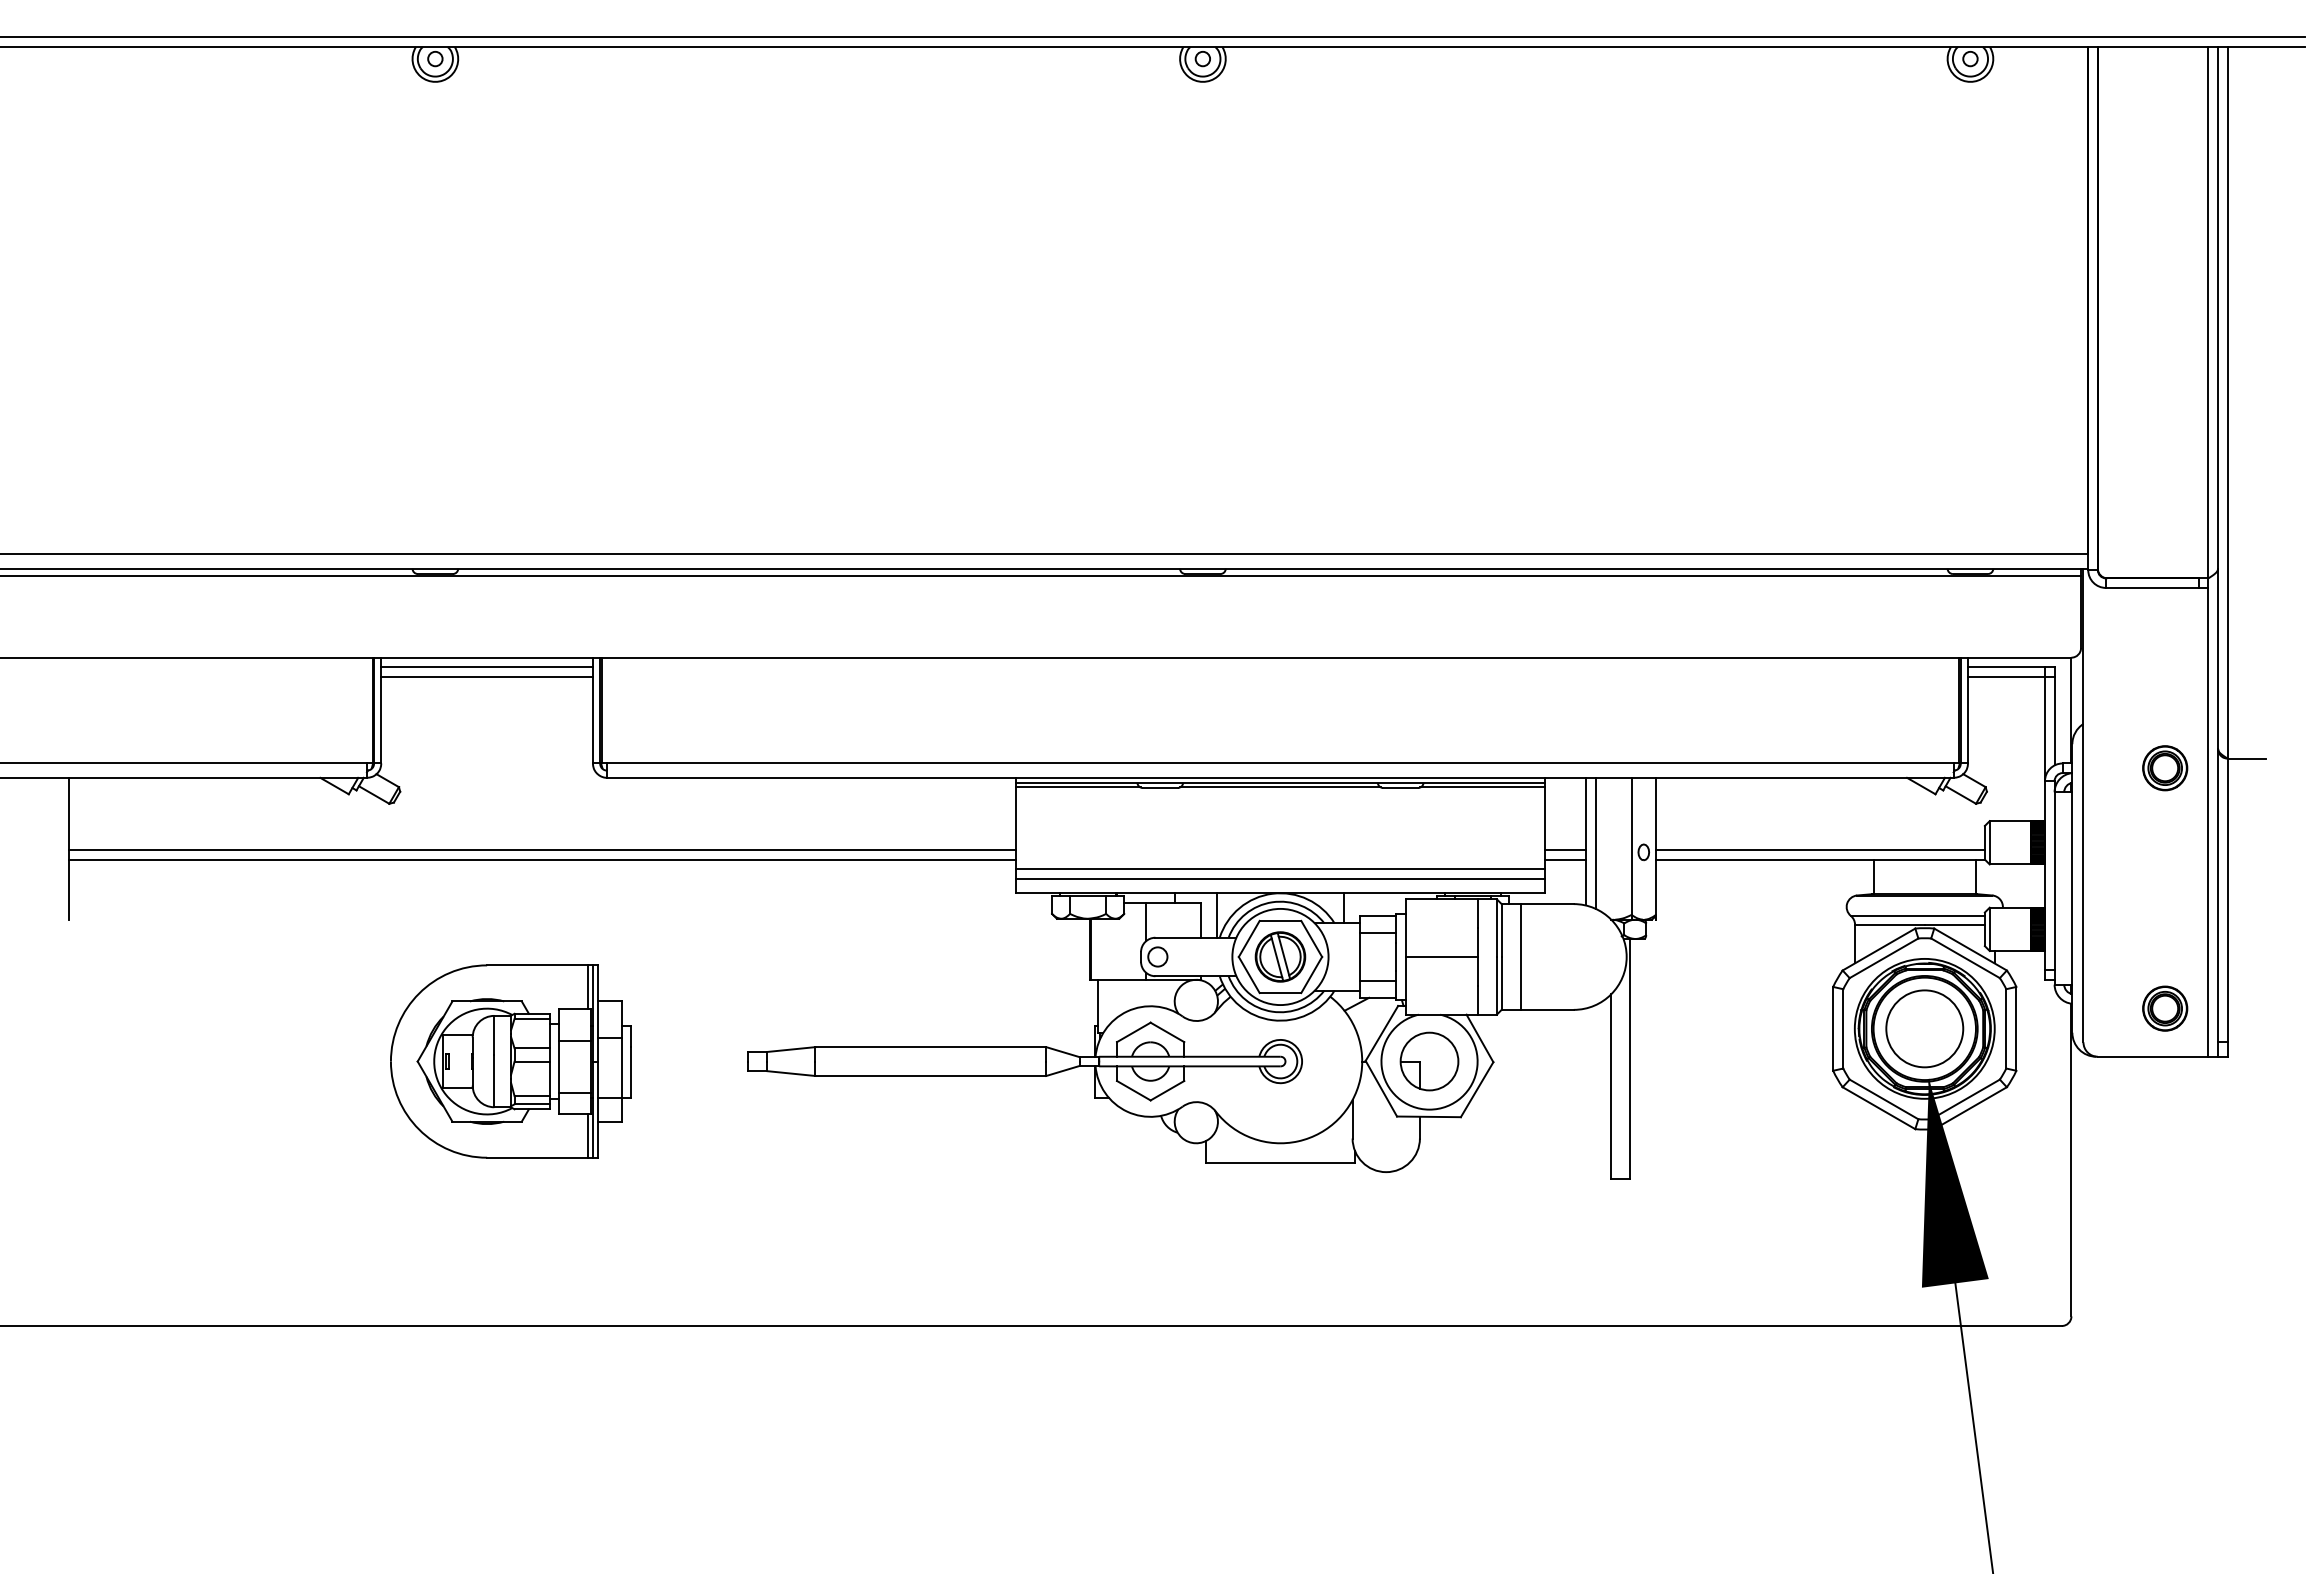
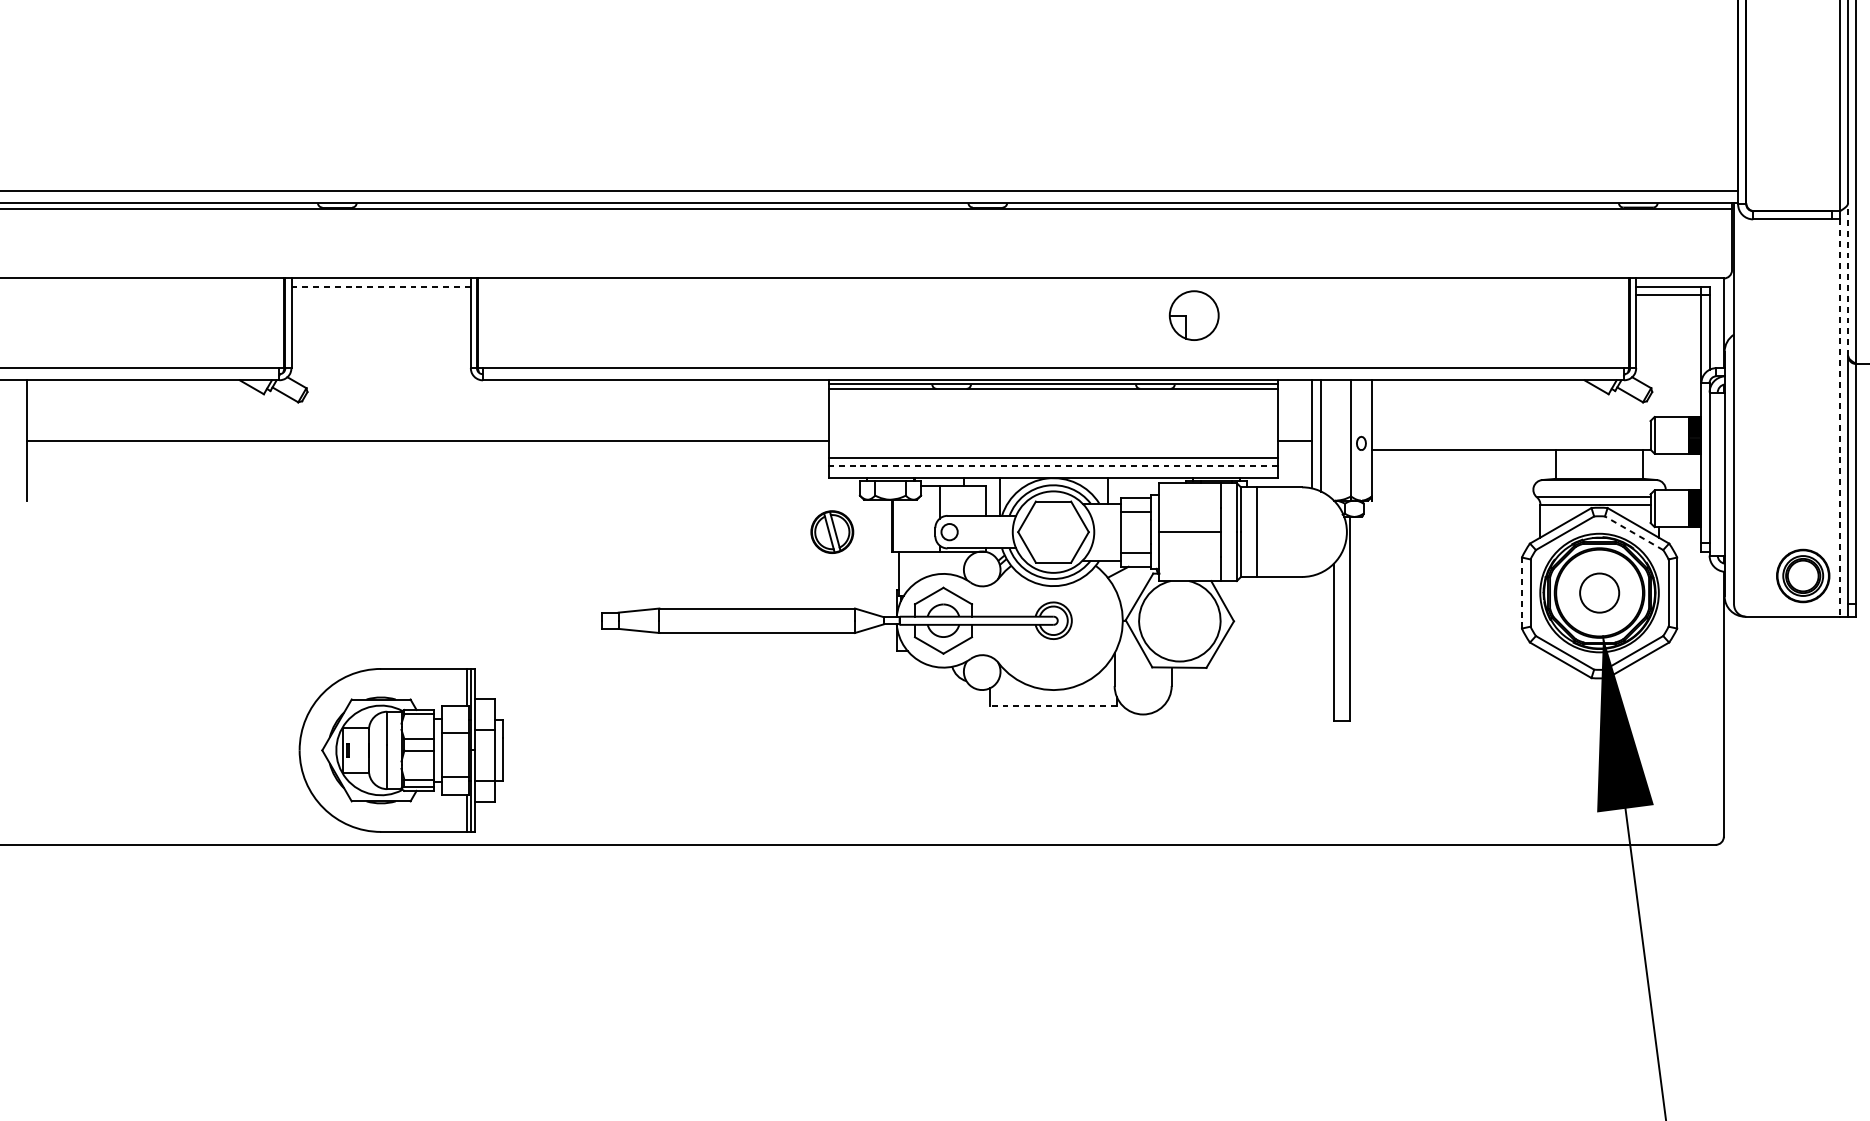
line: (2218, 658) -> (1848, 279), solid -> dashed
line: (487, 667) -> (381, 286), solid -> dashed
line: (486, 676) -> (380, 294), removed
part: (2165, 768) -> (1803, 372), removed
line: (2208, 822) -> (1840, 418), solid -> dashed
line: (1819, 850) -> (1510, 441), removed
line: (542, 859) -> (428, 449), removed
line: (1564, 859) -> (1294, 449), removed
line: (1279, 878) -> (1052, 465), solid -> dashed
part: (1280, 956) -> (832, 531), moved
line: (1965, 958) -> (1634, 533), solid -> dashed
part: (2165, 1008) -> (1803, 575), size x1.4
line: (1833, 1028) -> (1522, 592), solid -> dashed
circle: (1924, 1028) -> (1599, 592), size x0.6
part: (510, 1061) -> (400, 750), moved
part: (1429, 1061) -> (1194, 315), moved
line: (1280, 1162) -> (1053, 706), solid -> dashed

